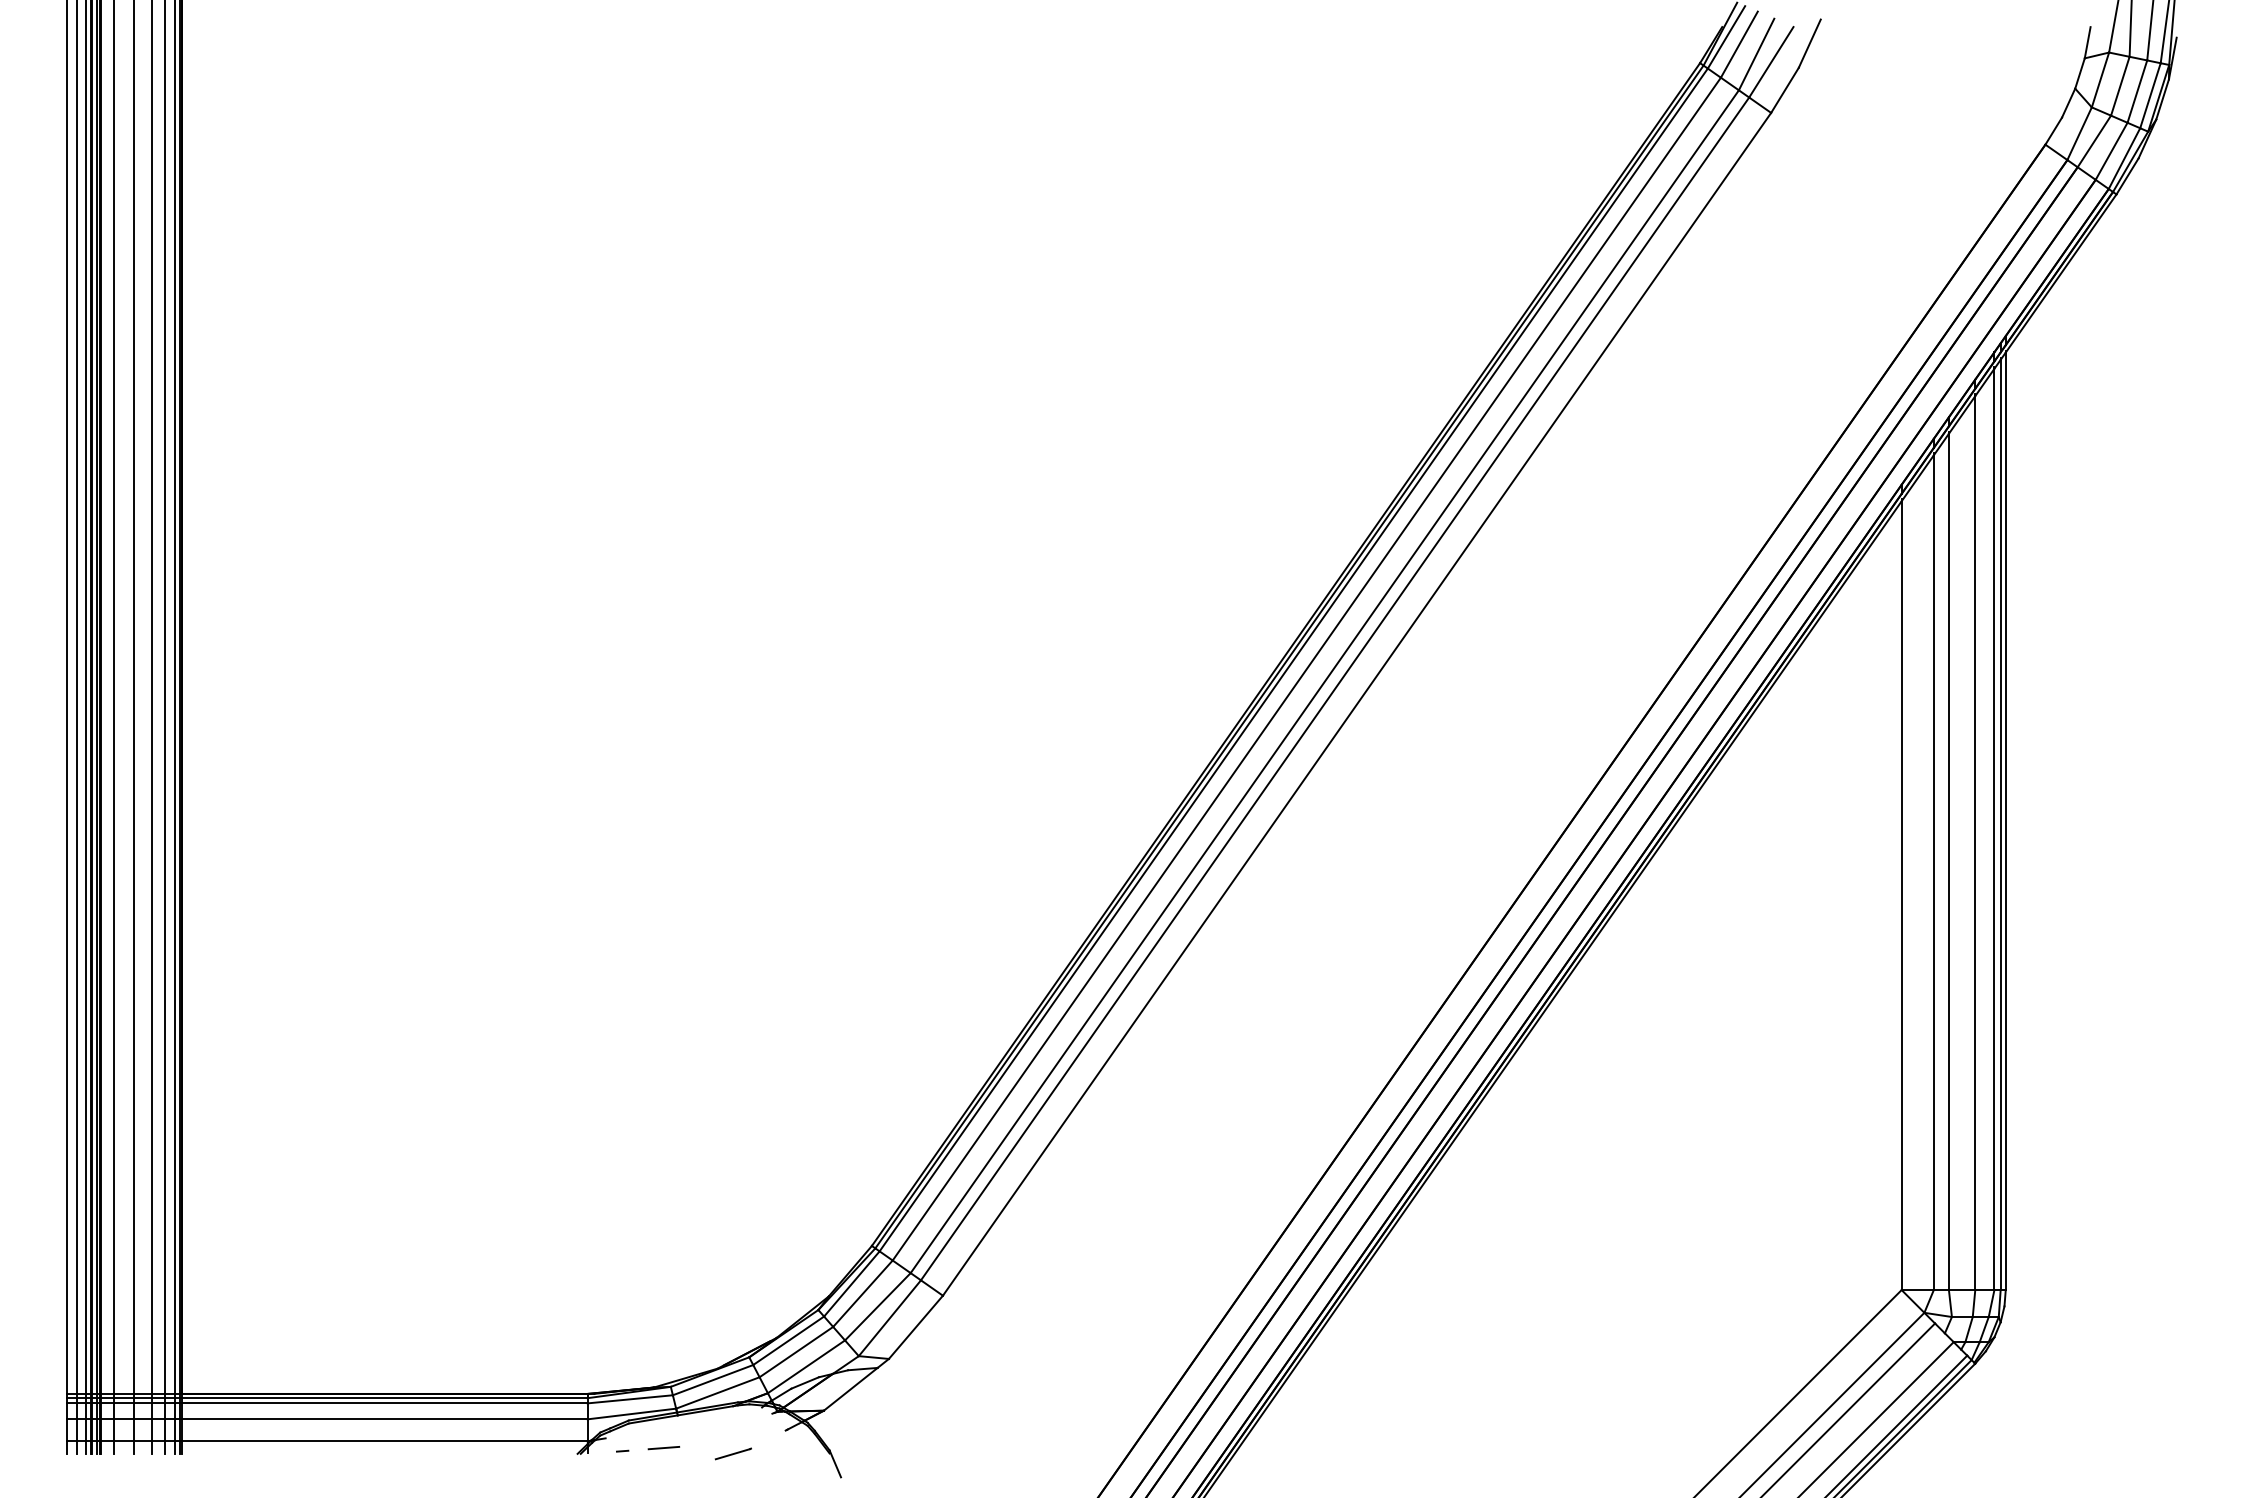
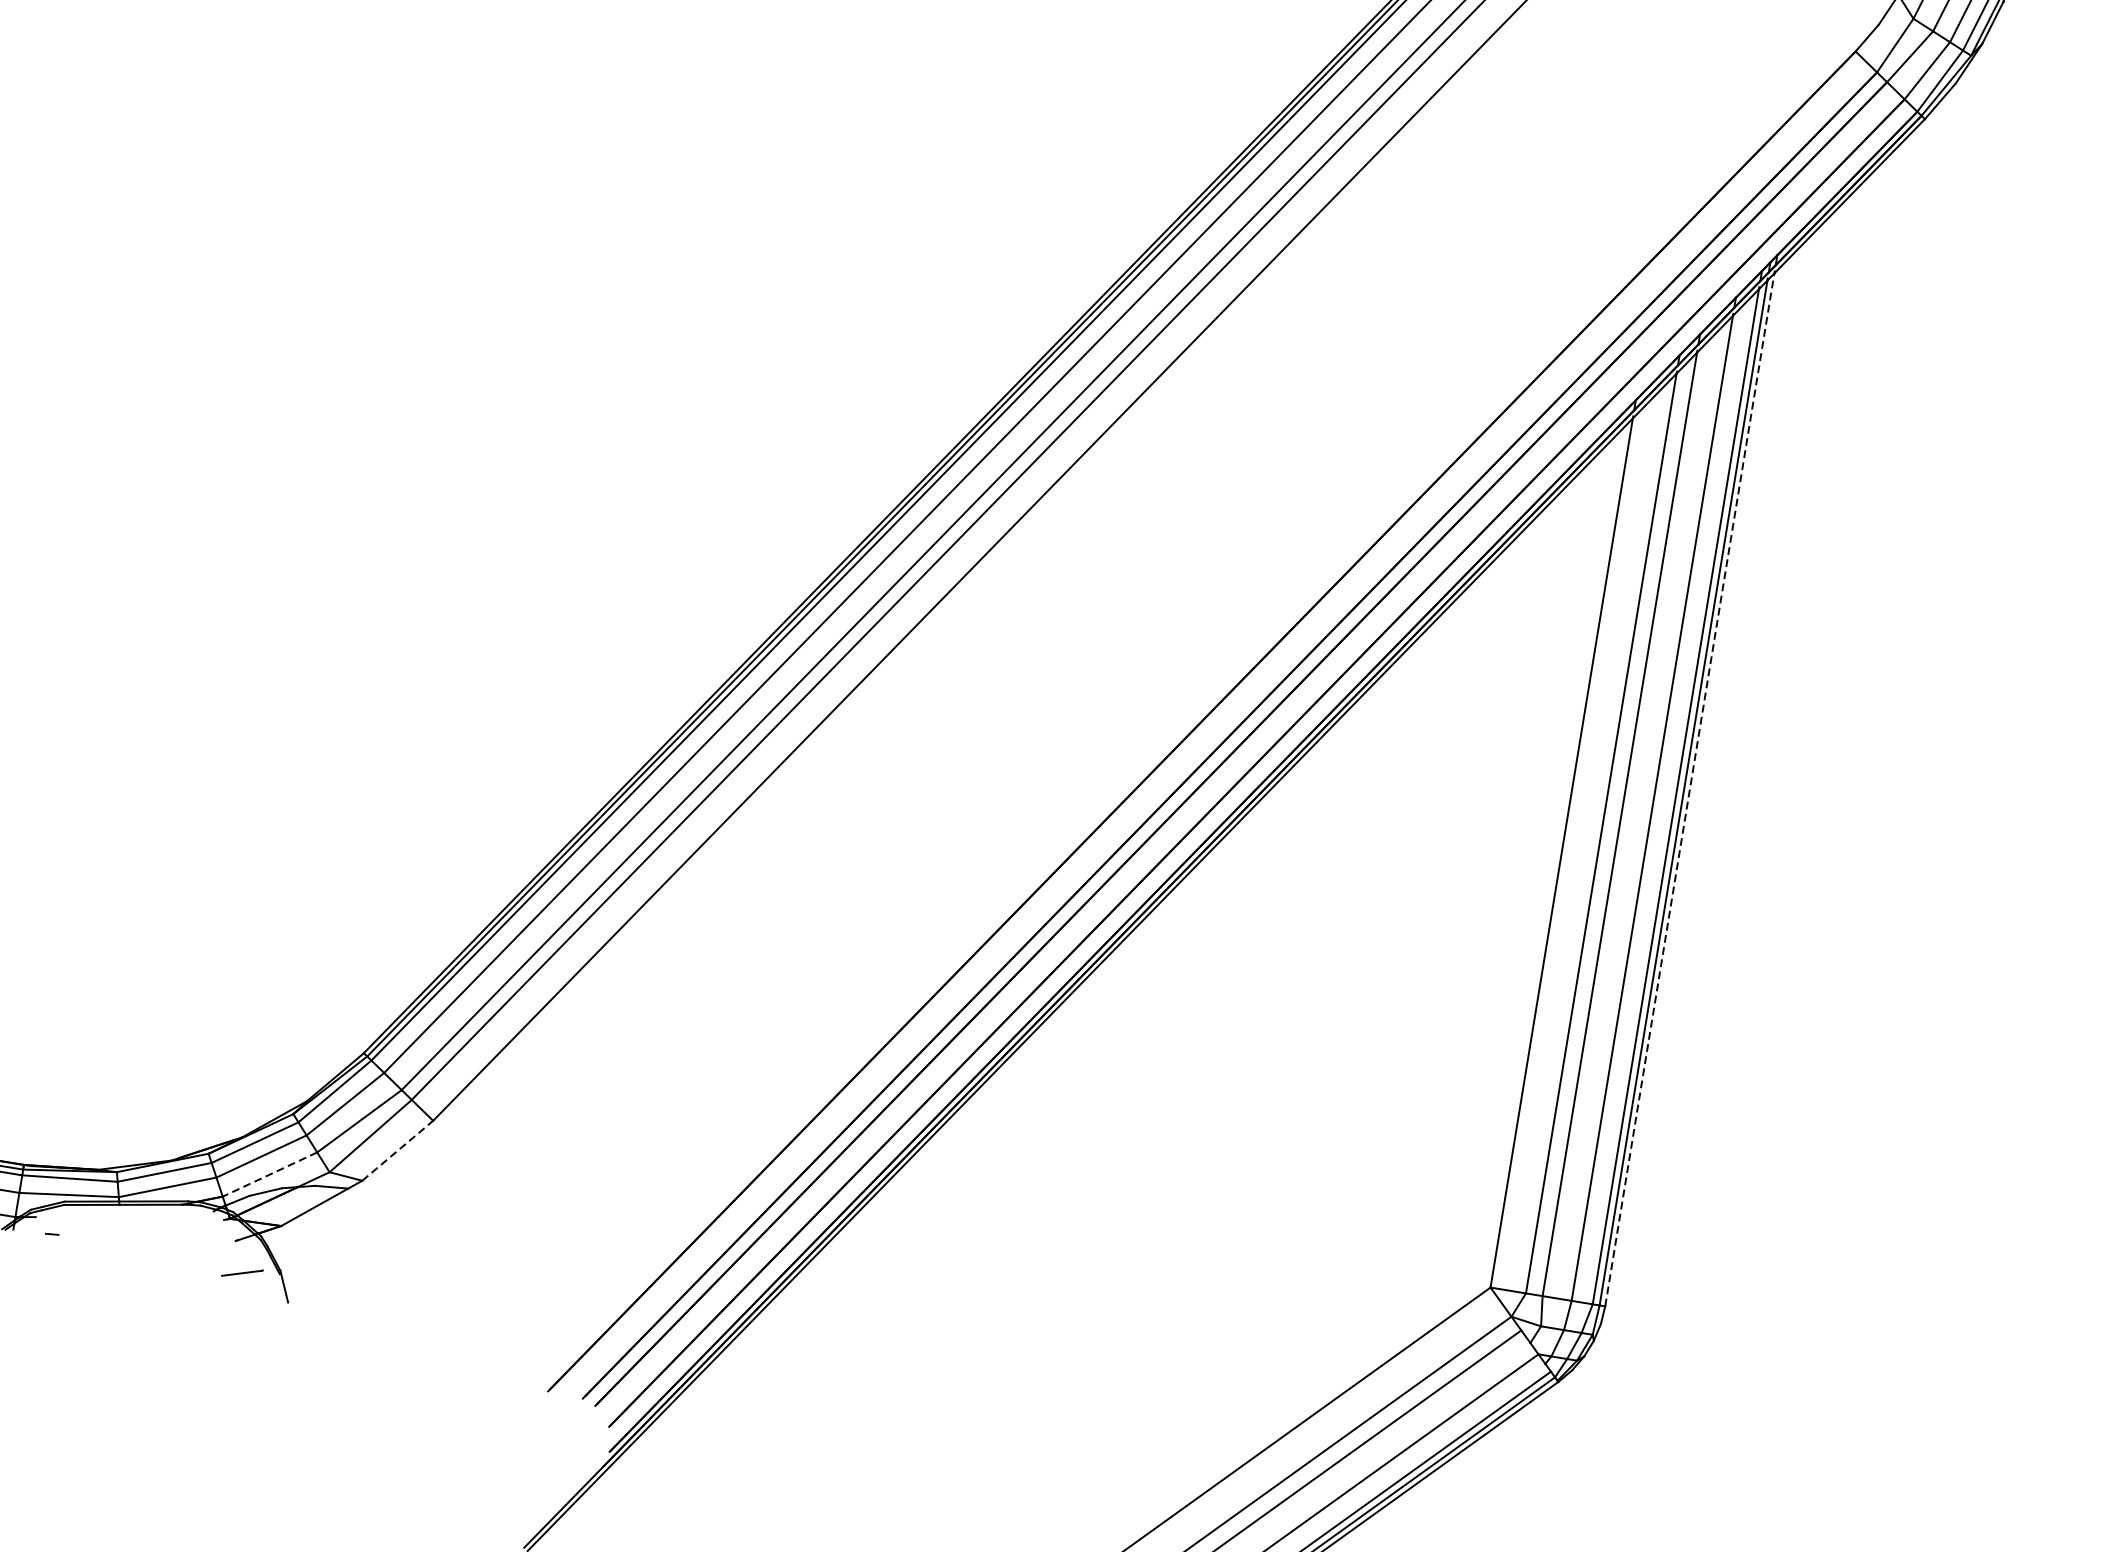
line: (2005, 821) -> (1689, 790), solid -> dashed
line: (915, 1327) -> (397, 1150), solid -> dashed
line: (806, 1366) -> (270, 1174), solid -> dashed
line: (663, 1447) -> (97, 1237), removed
line: (732, 1453) -> (241, 1272), moved

